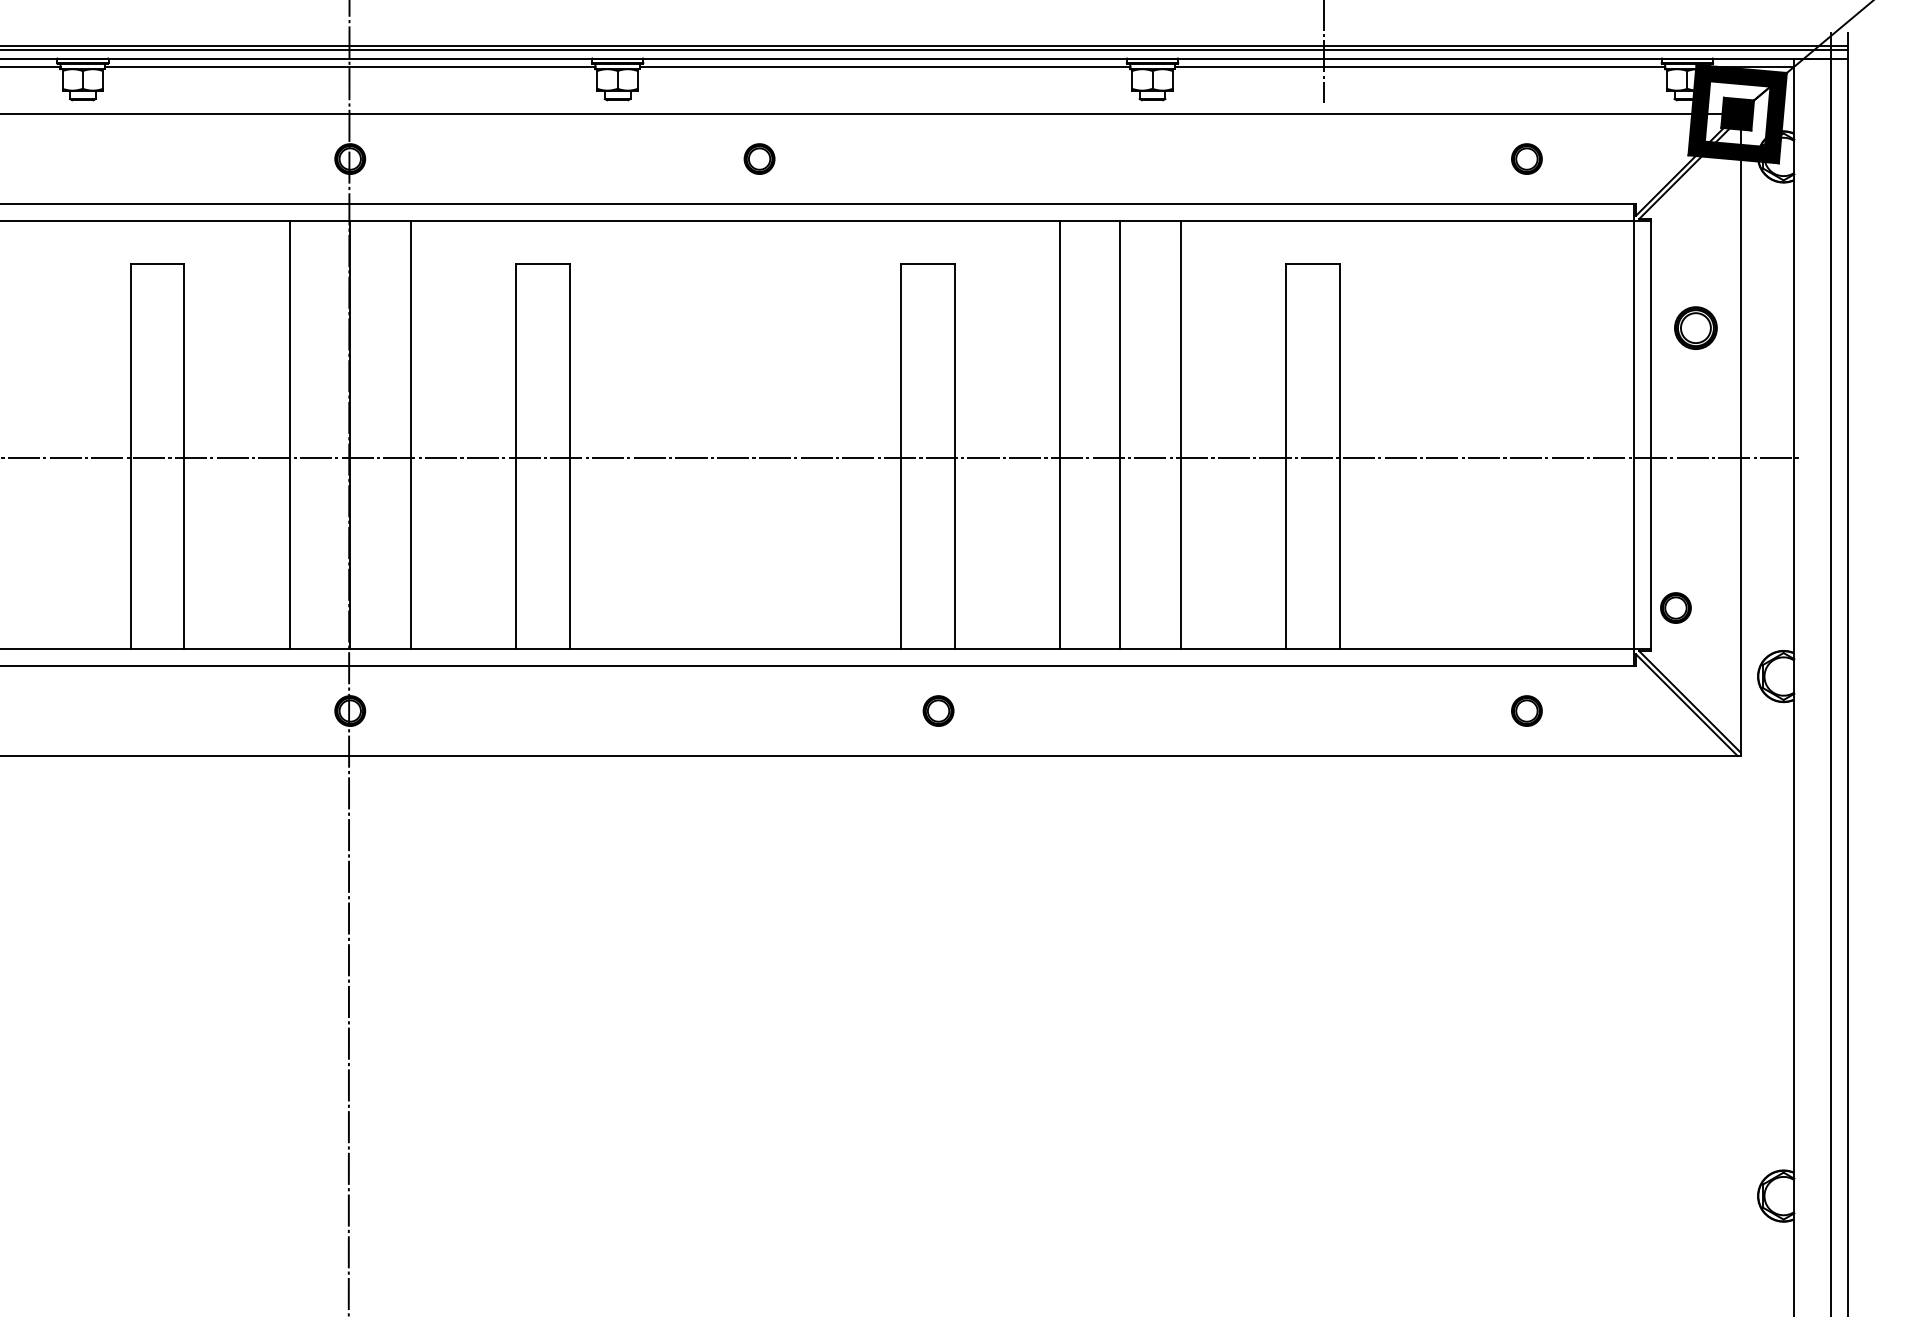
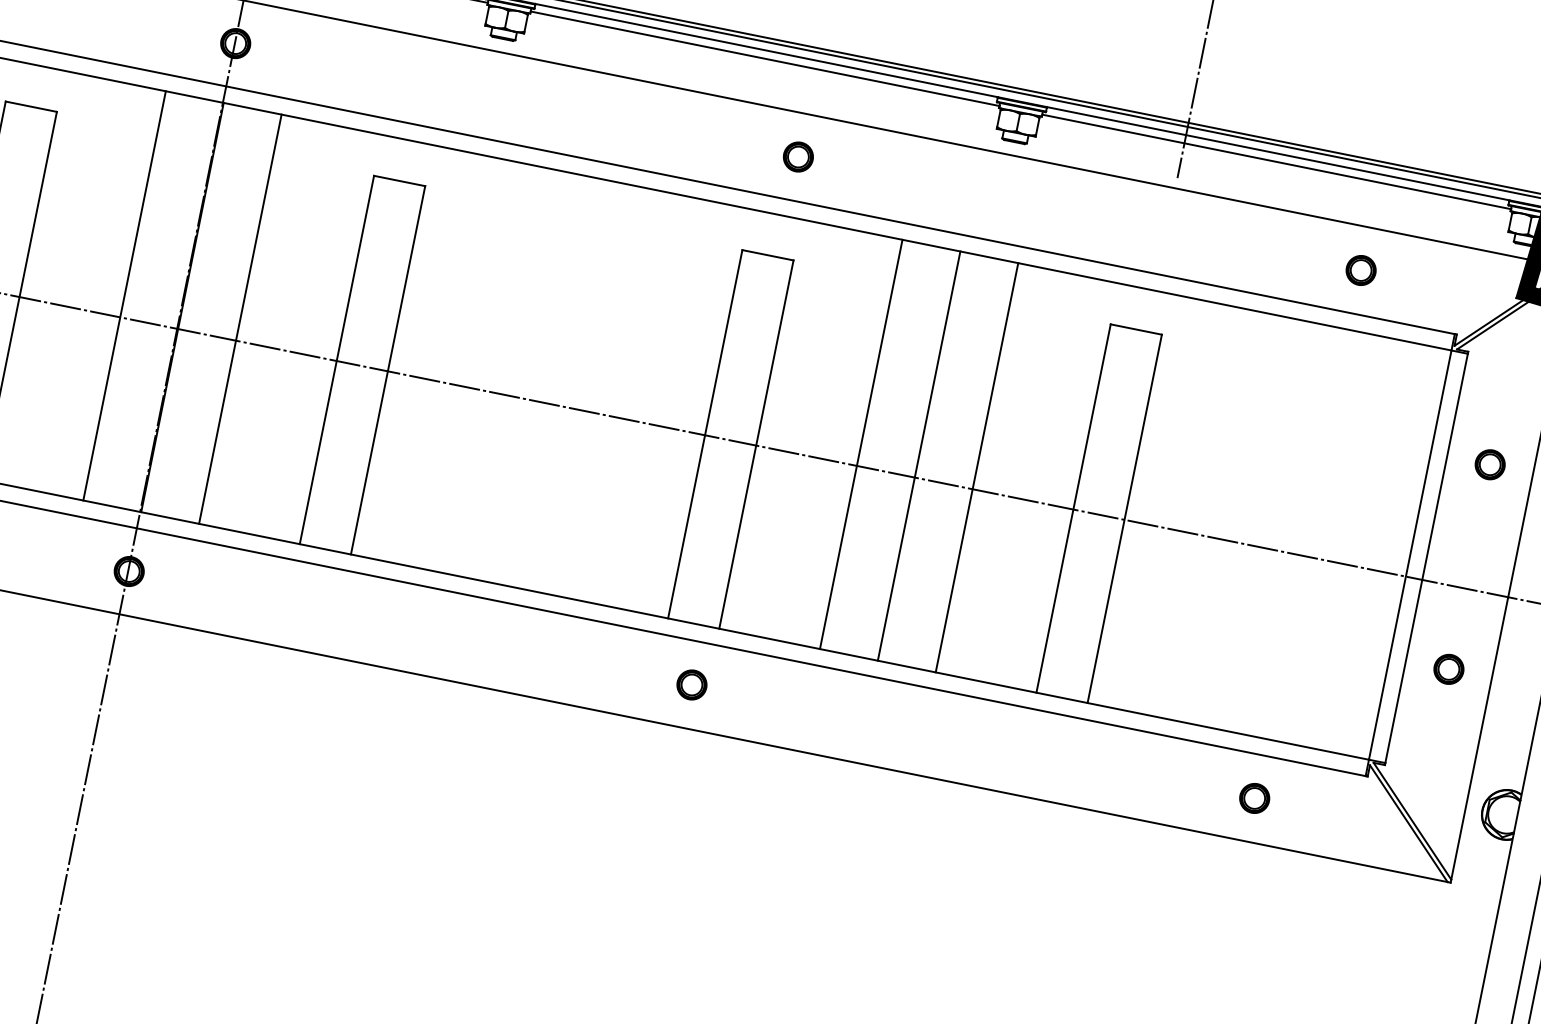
part: (759, 158) -> (798, 156), moved
part: (1695, 327) -> (1489, 464), size x0.71
part: (1675, 607) -> (1448, 668), moved

